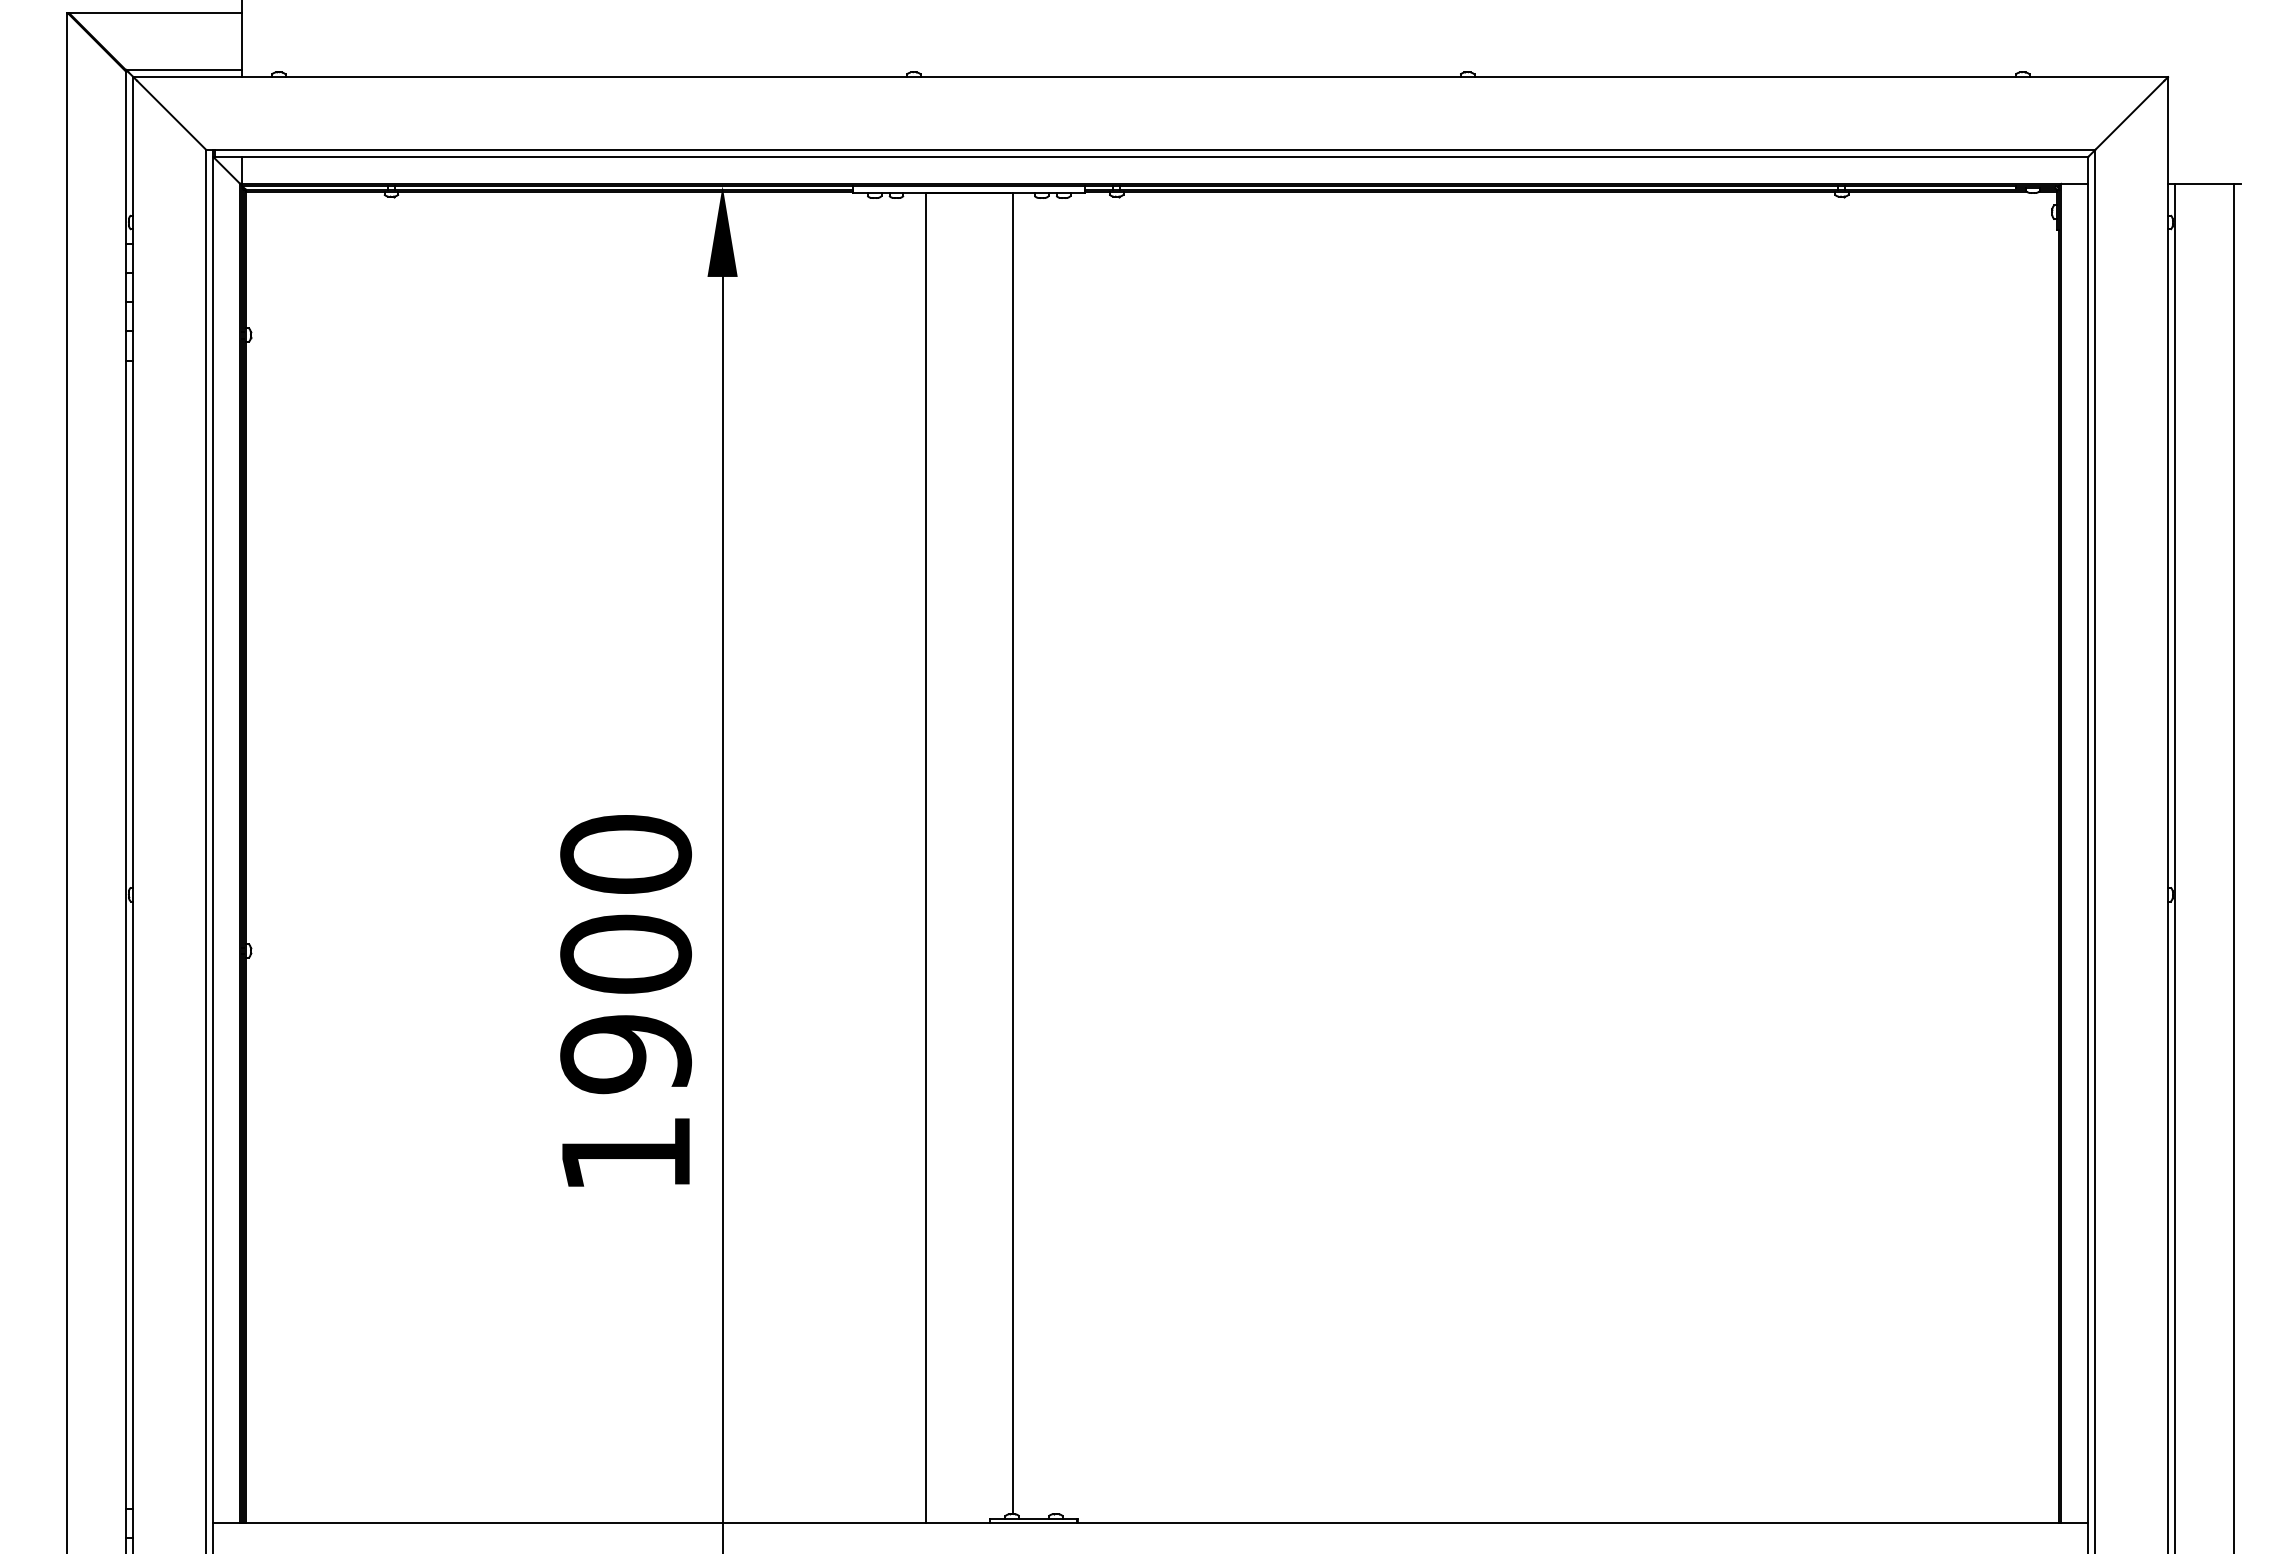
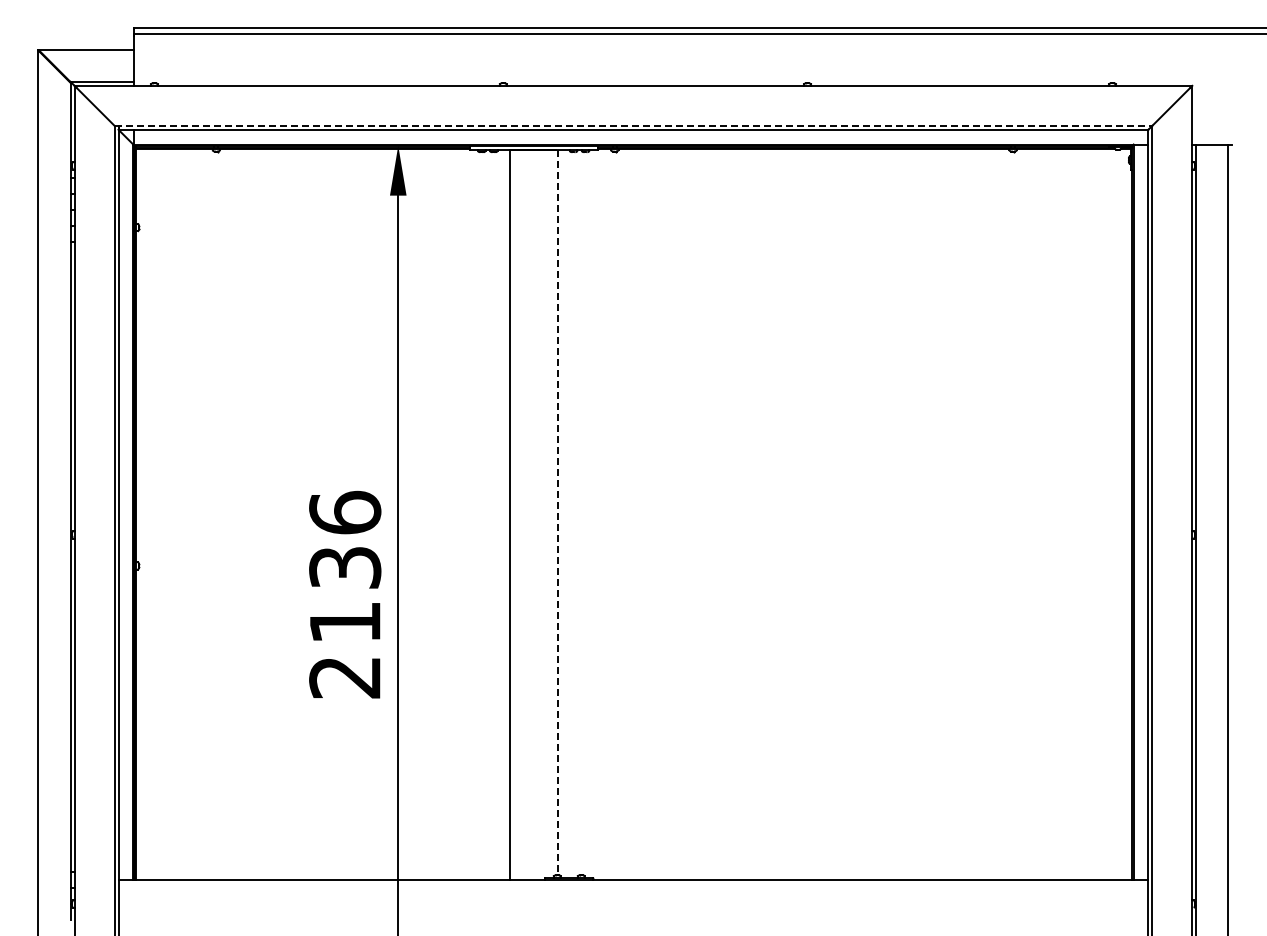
line: (1150, 149) -> (633, 125), solid -> dashed
line: (1012, 853) -> (557, 512), solid -> dashed
text: (626, 1003) -> (345, 594), 1900 -> 2136

